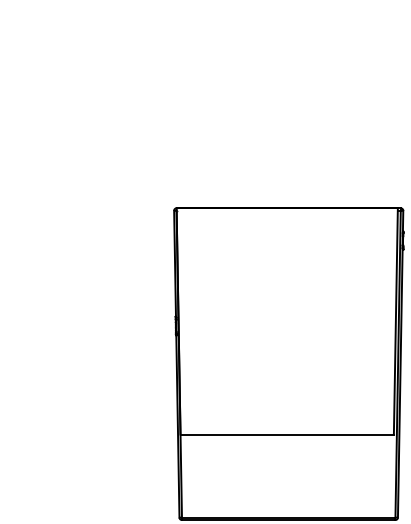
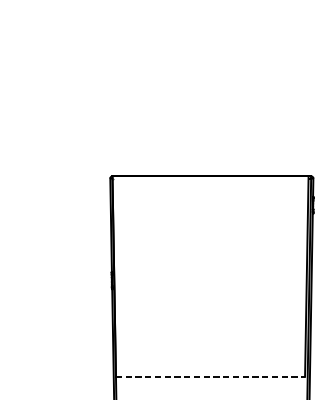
line: (287, 434) -> (210, 376), solid -> dashed

